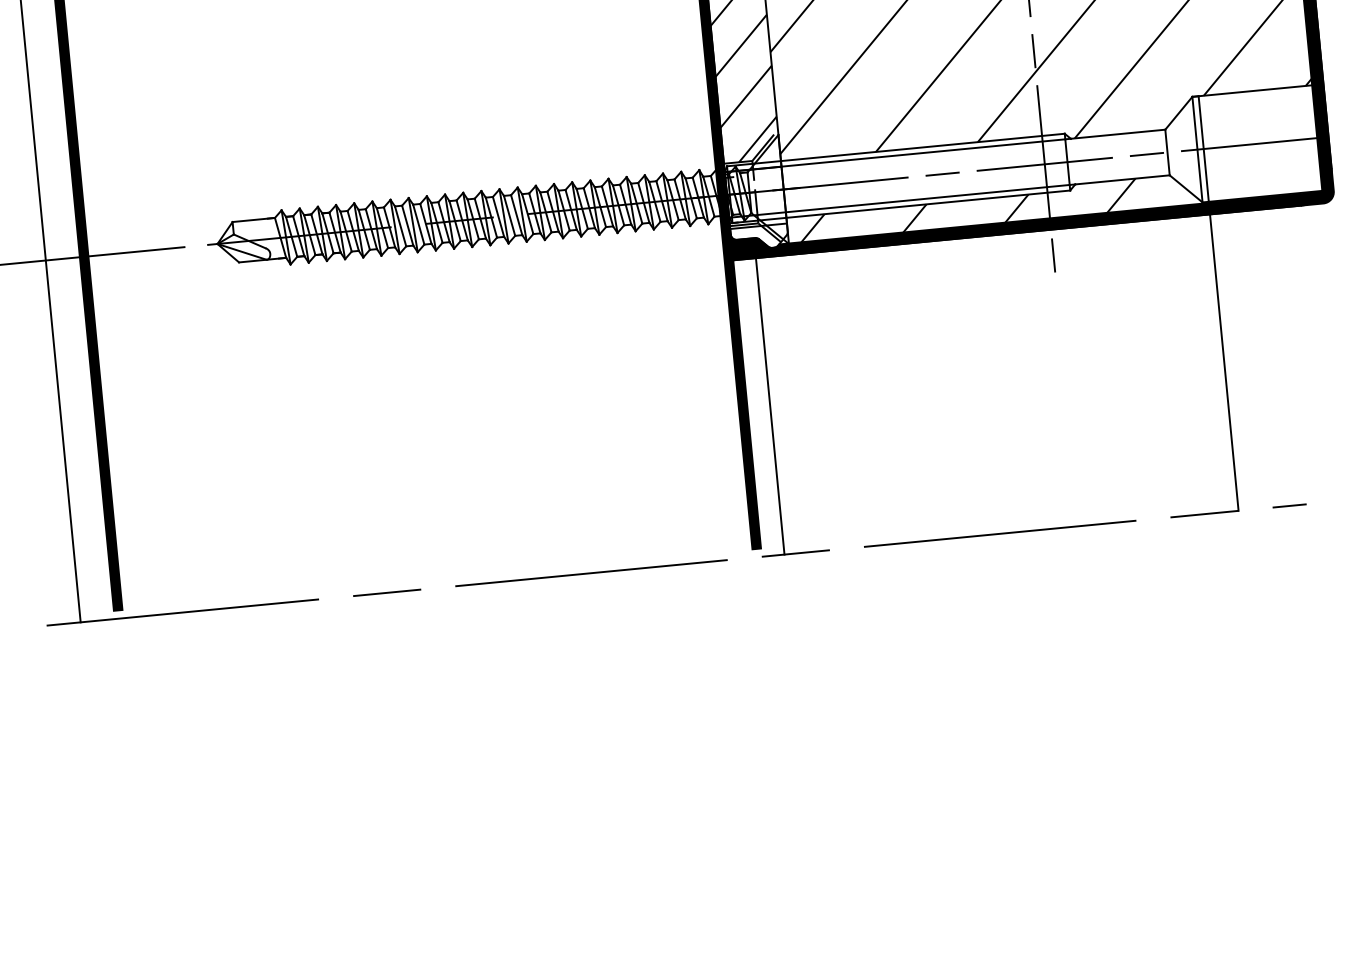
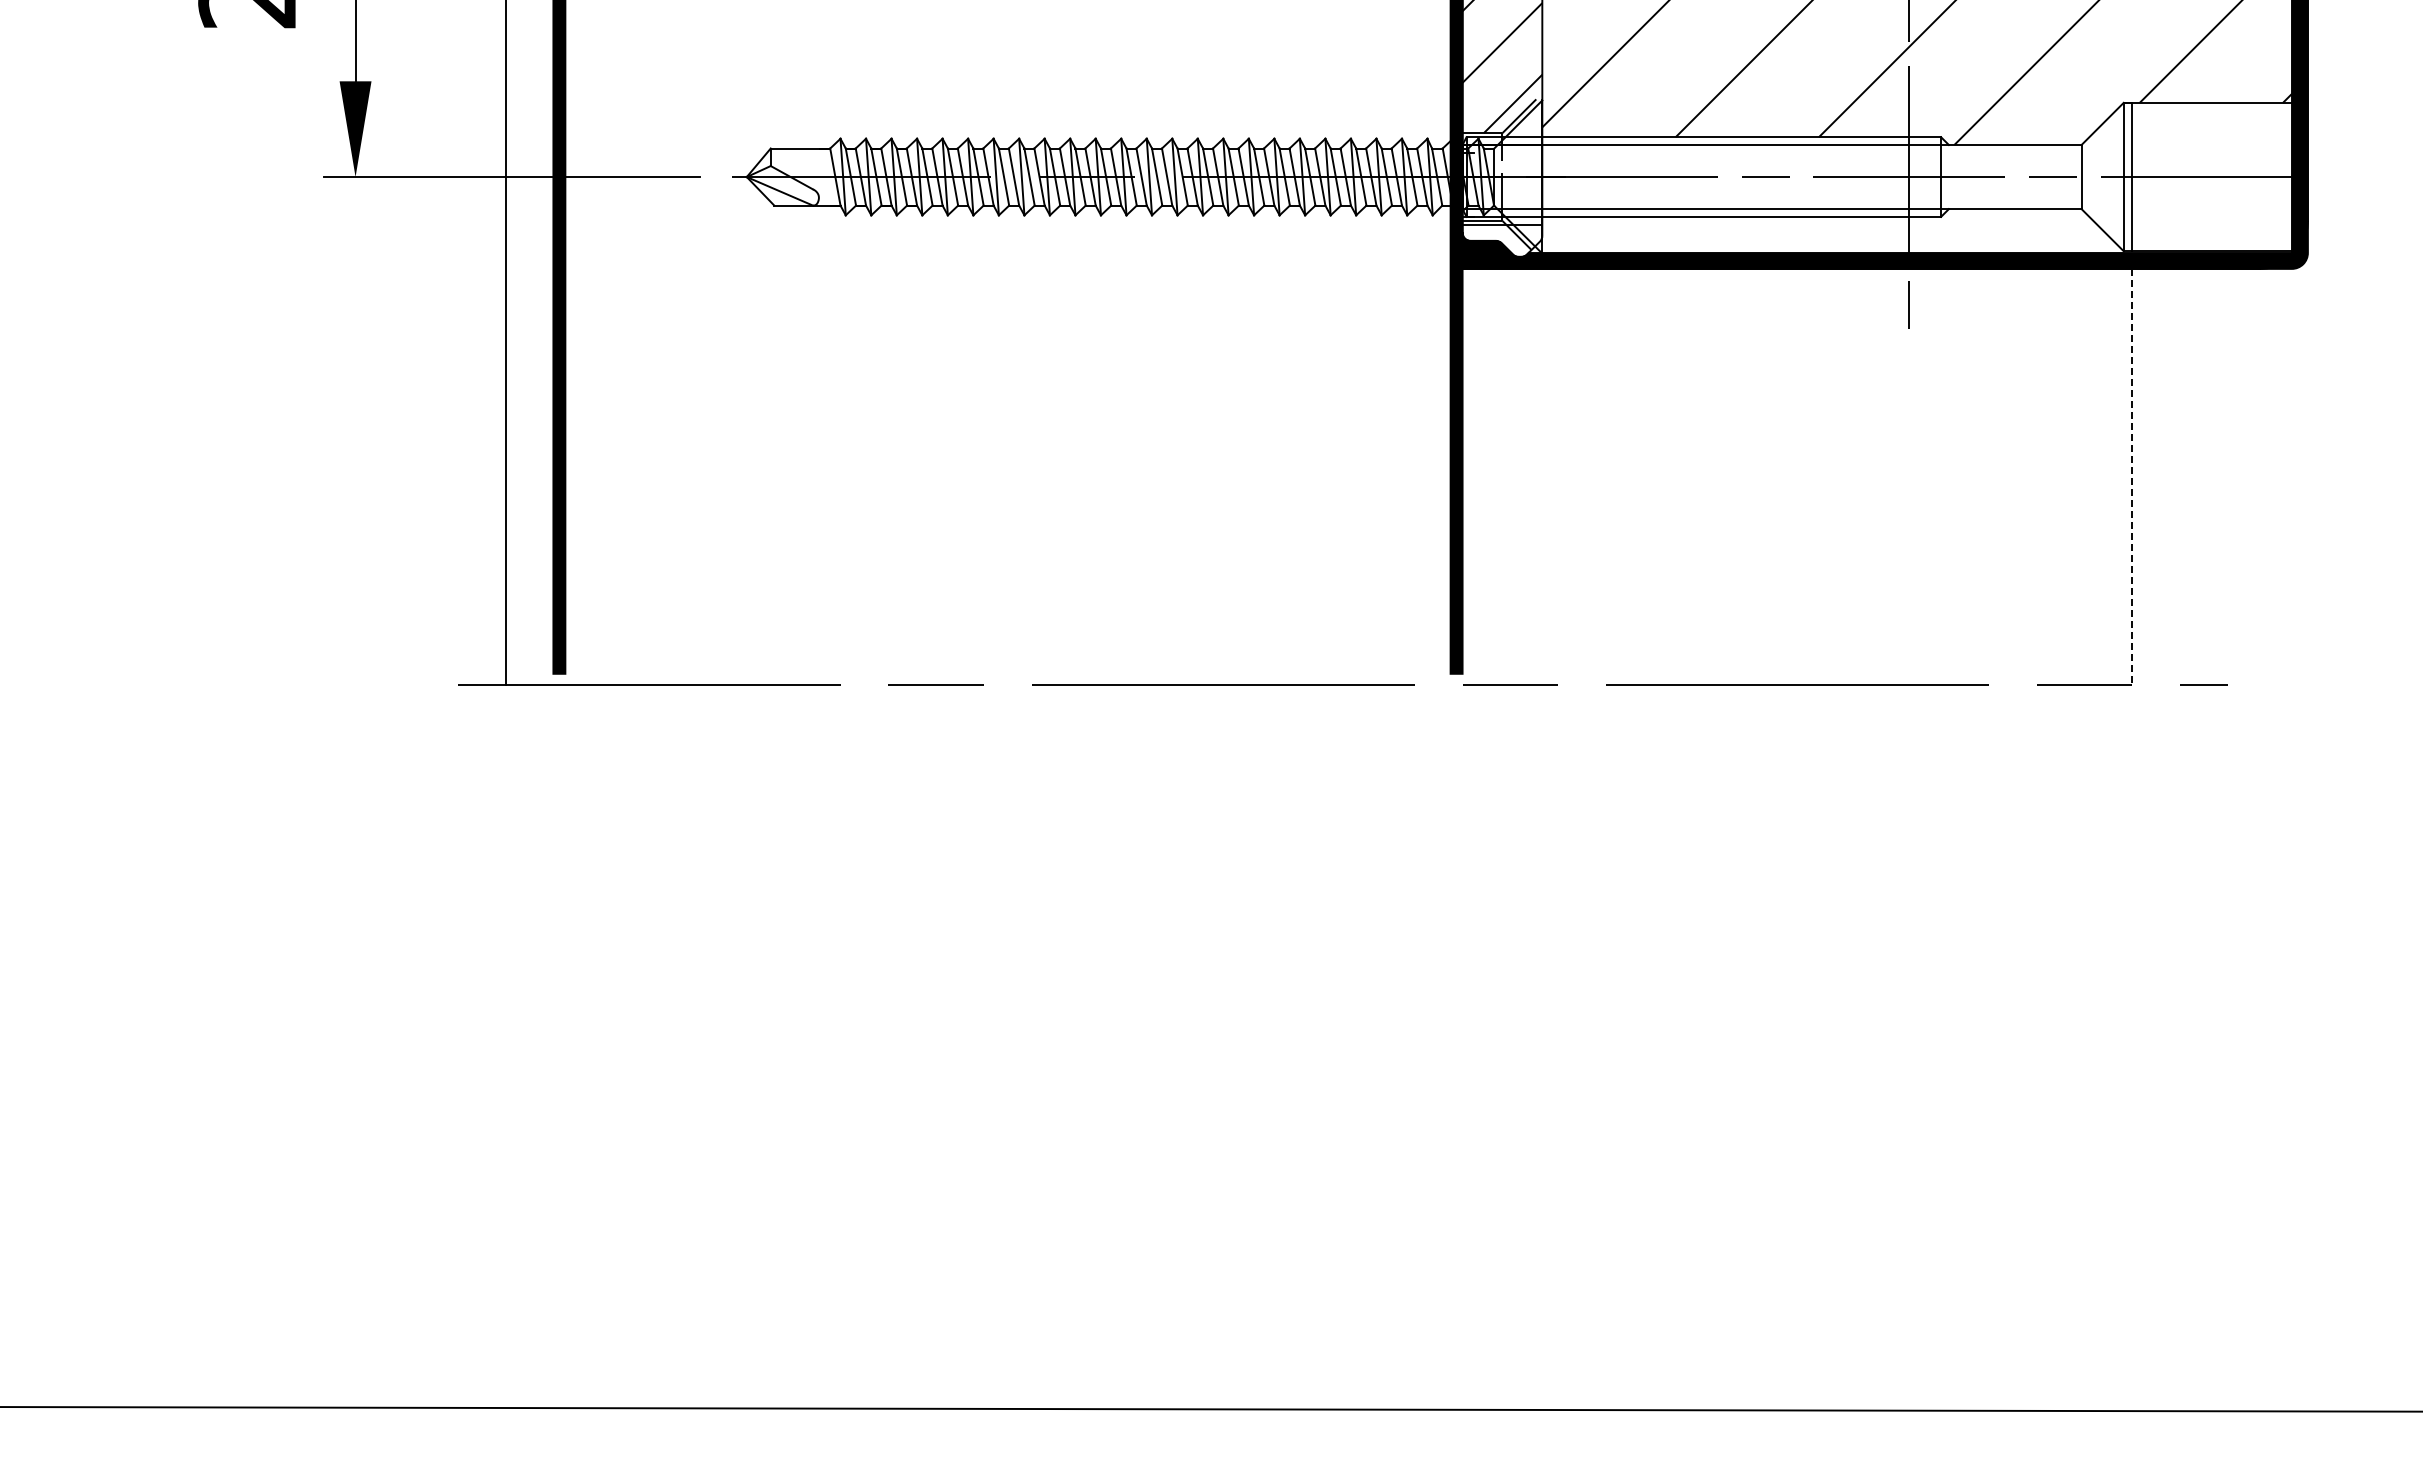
hatch: (1055, 201) -> (1918, 230), removed
line: (1224, 362) -> (2132, 477), solid -> dashed
line: (770, 405) -> (1494, 476), removed

